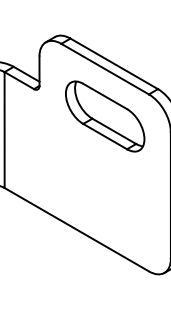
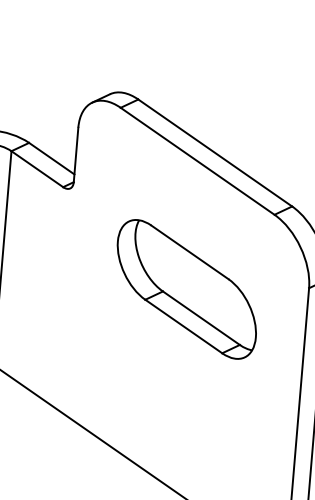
part: (105, 116) -> (187, 289), moved

